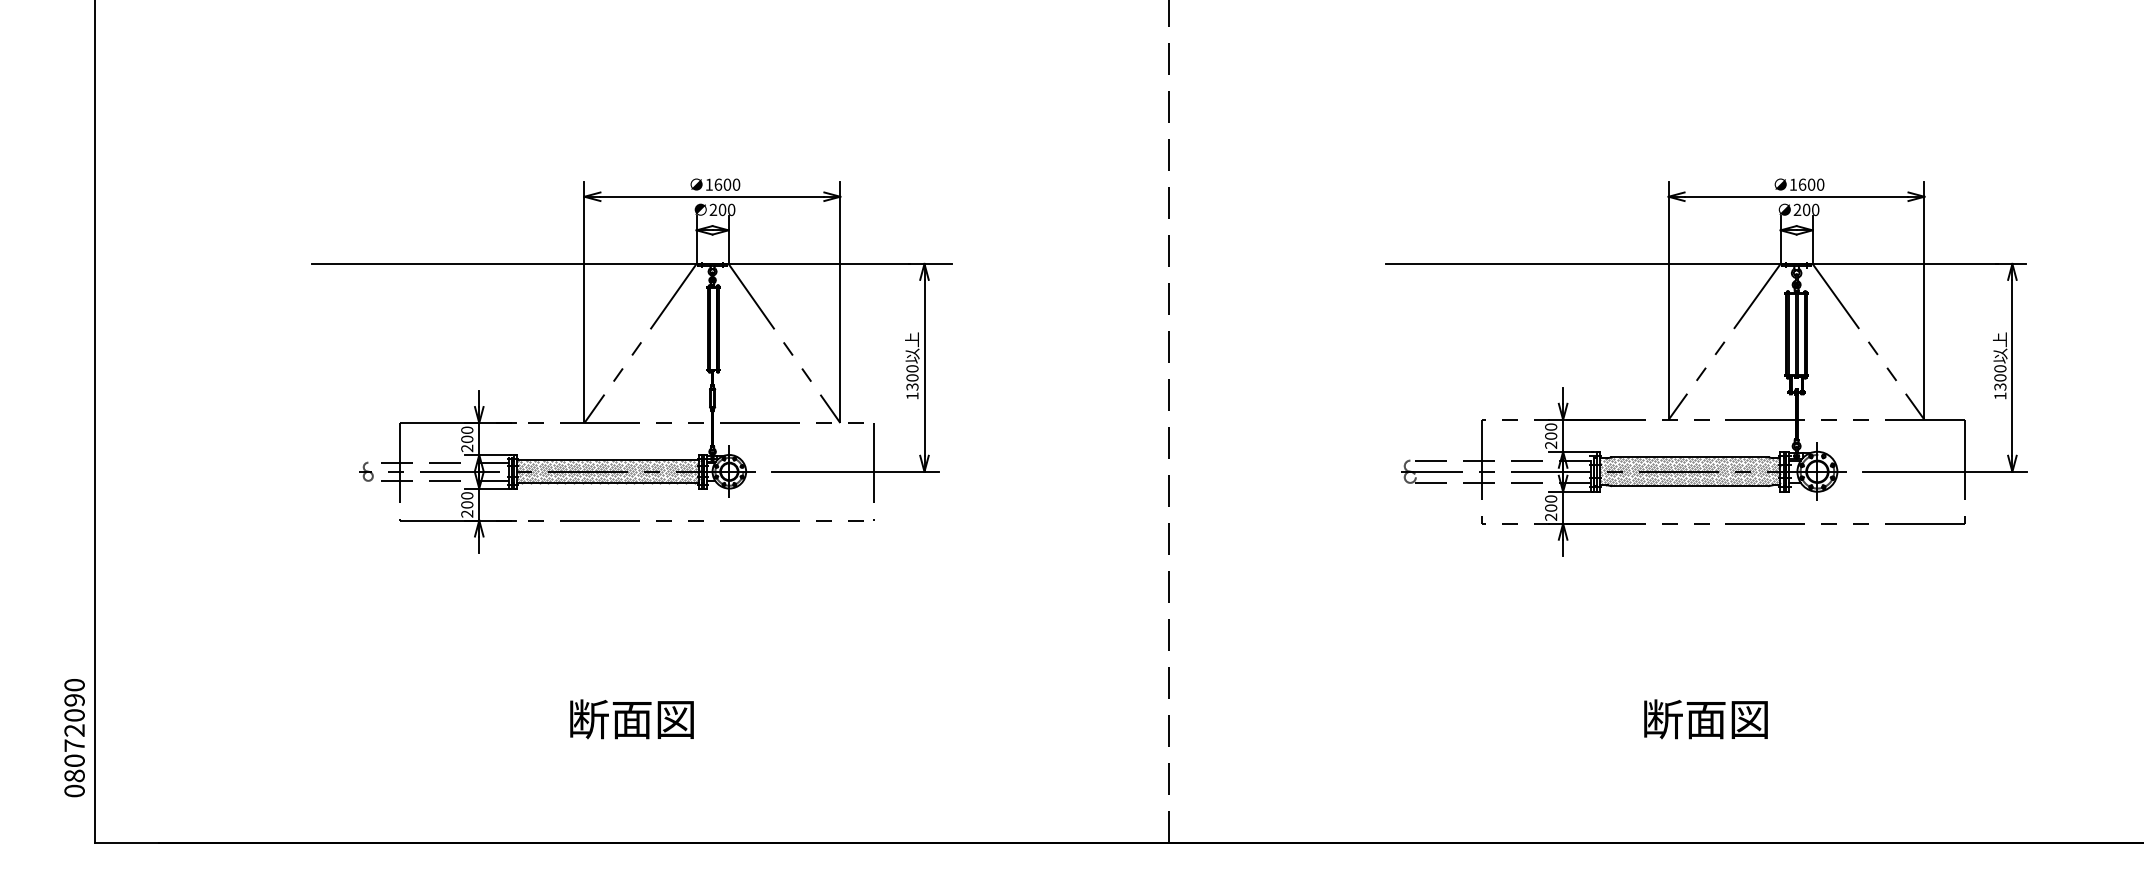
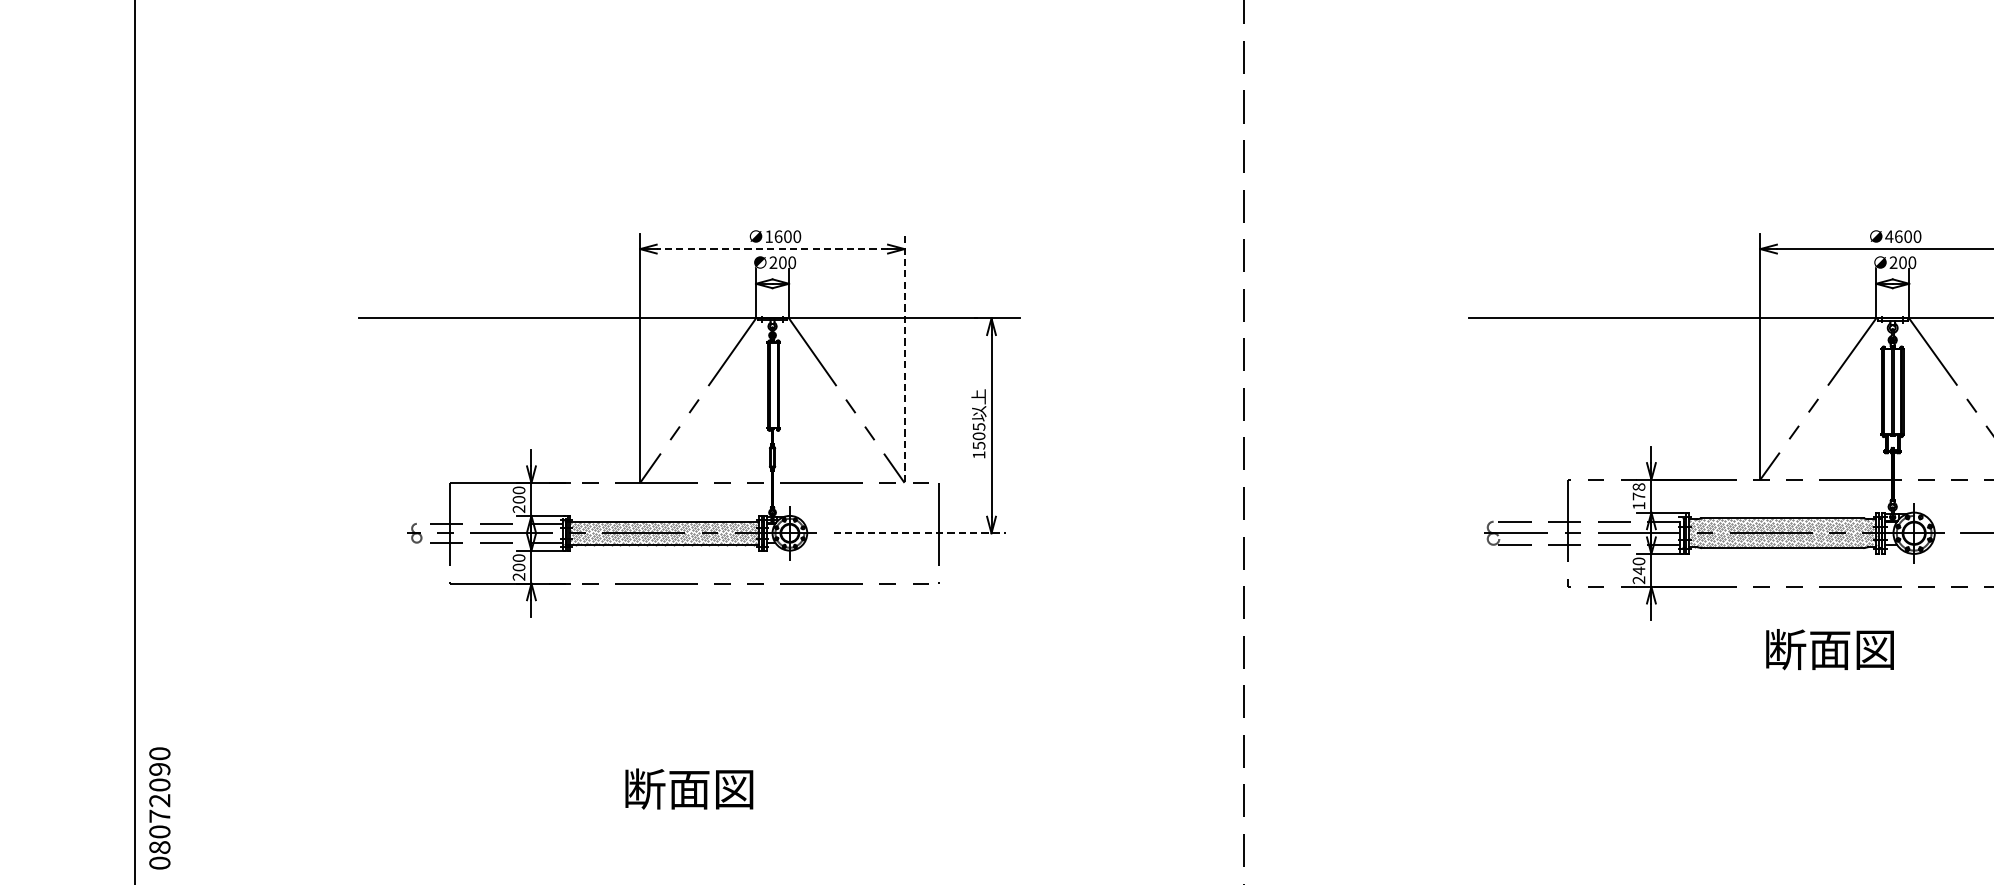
text: (1793, 184) -> (1889, 236), 1600 -> 4600
line: (712, 196) -> (772, 248), solid -> dashed
line: (840, 302) -> (904, 358), solid -> dashed
text: (912, 377) -> (979, 435), 1300 -> 1505
text: (1551, 435) -> (1639, 495), 200 -> 178
line: (855, 471) -> (920, 532), solid -> dashed
text: (1551, 508) -> (1639, 571), 200 -> 240
text: (1705, 719) -> (1829, 649), moved
text: (74, 738) -> (159, 808), moved

